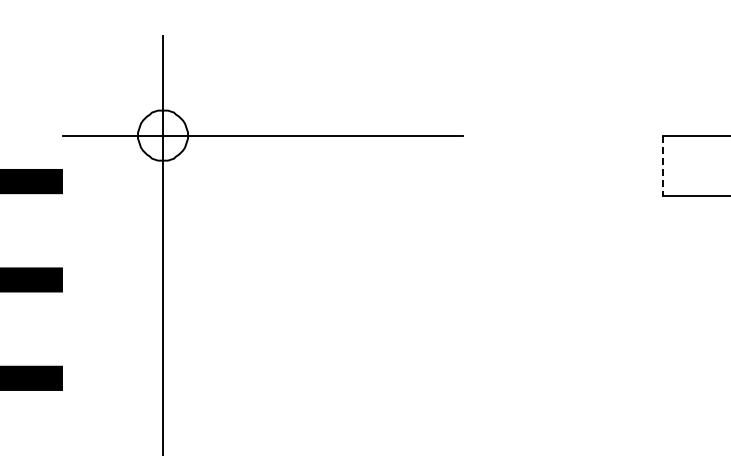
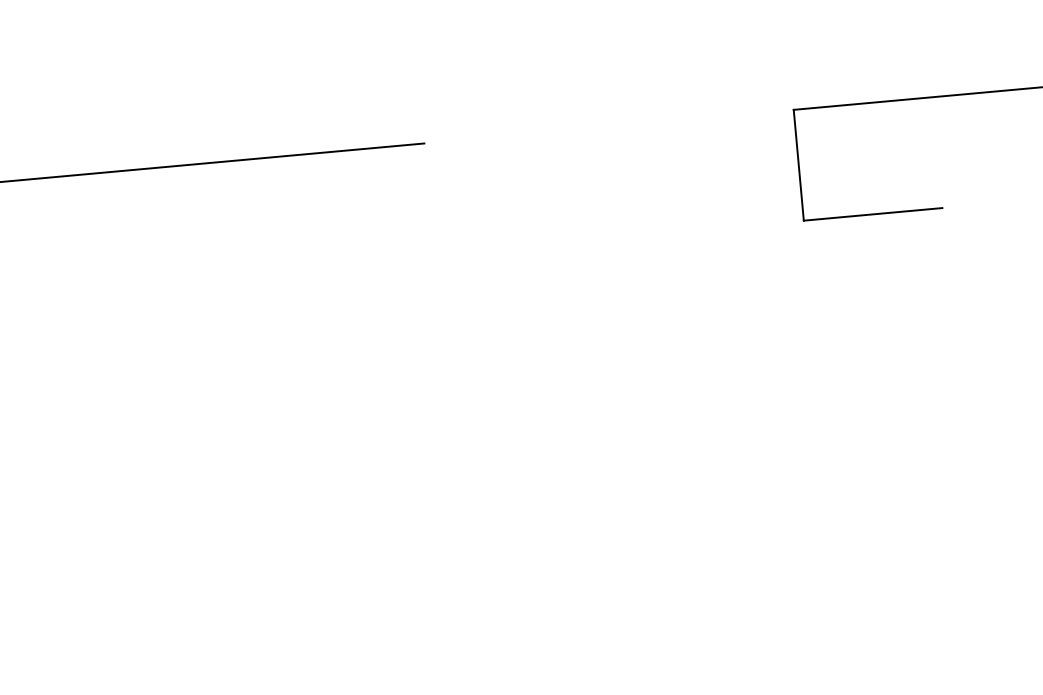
line: (663, 166) -> (799, 166), dashed -> solid

